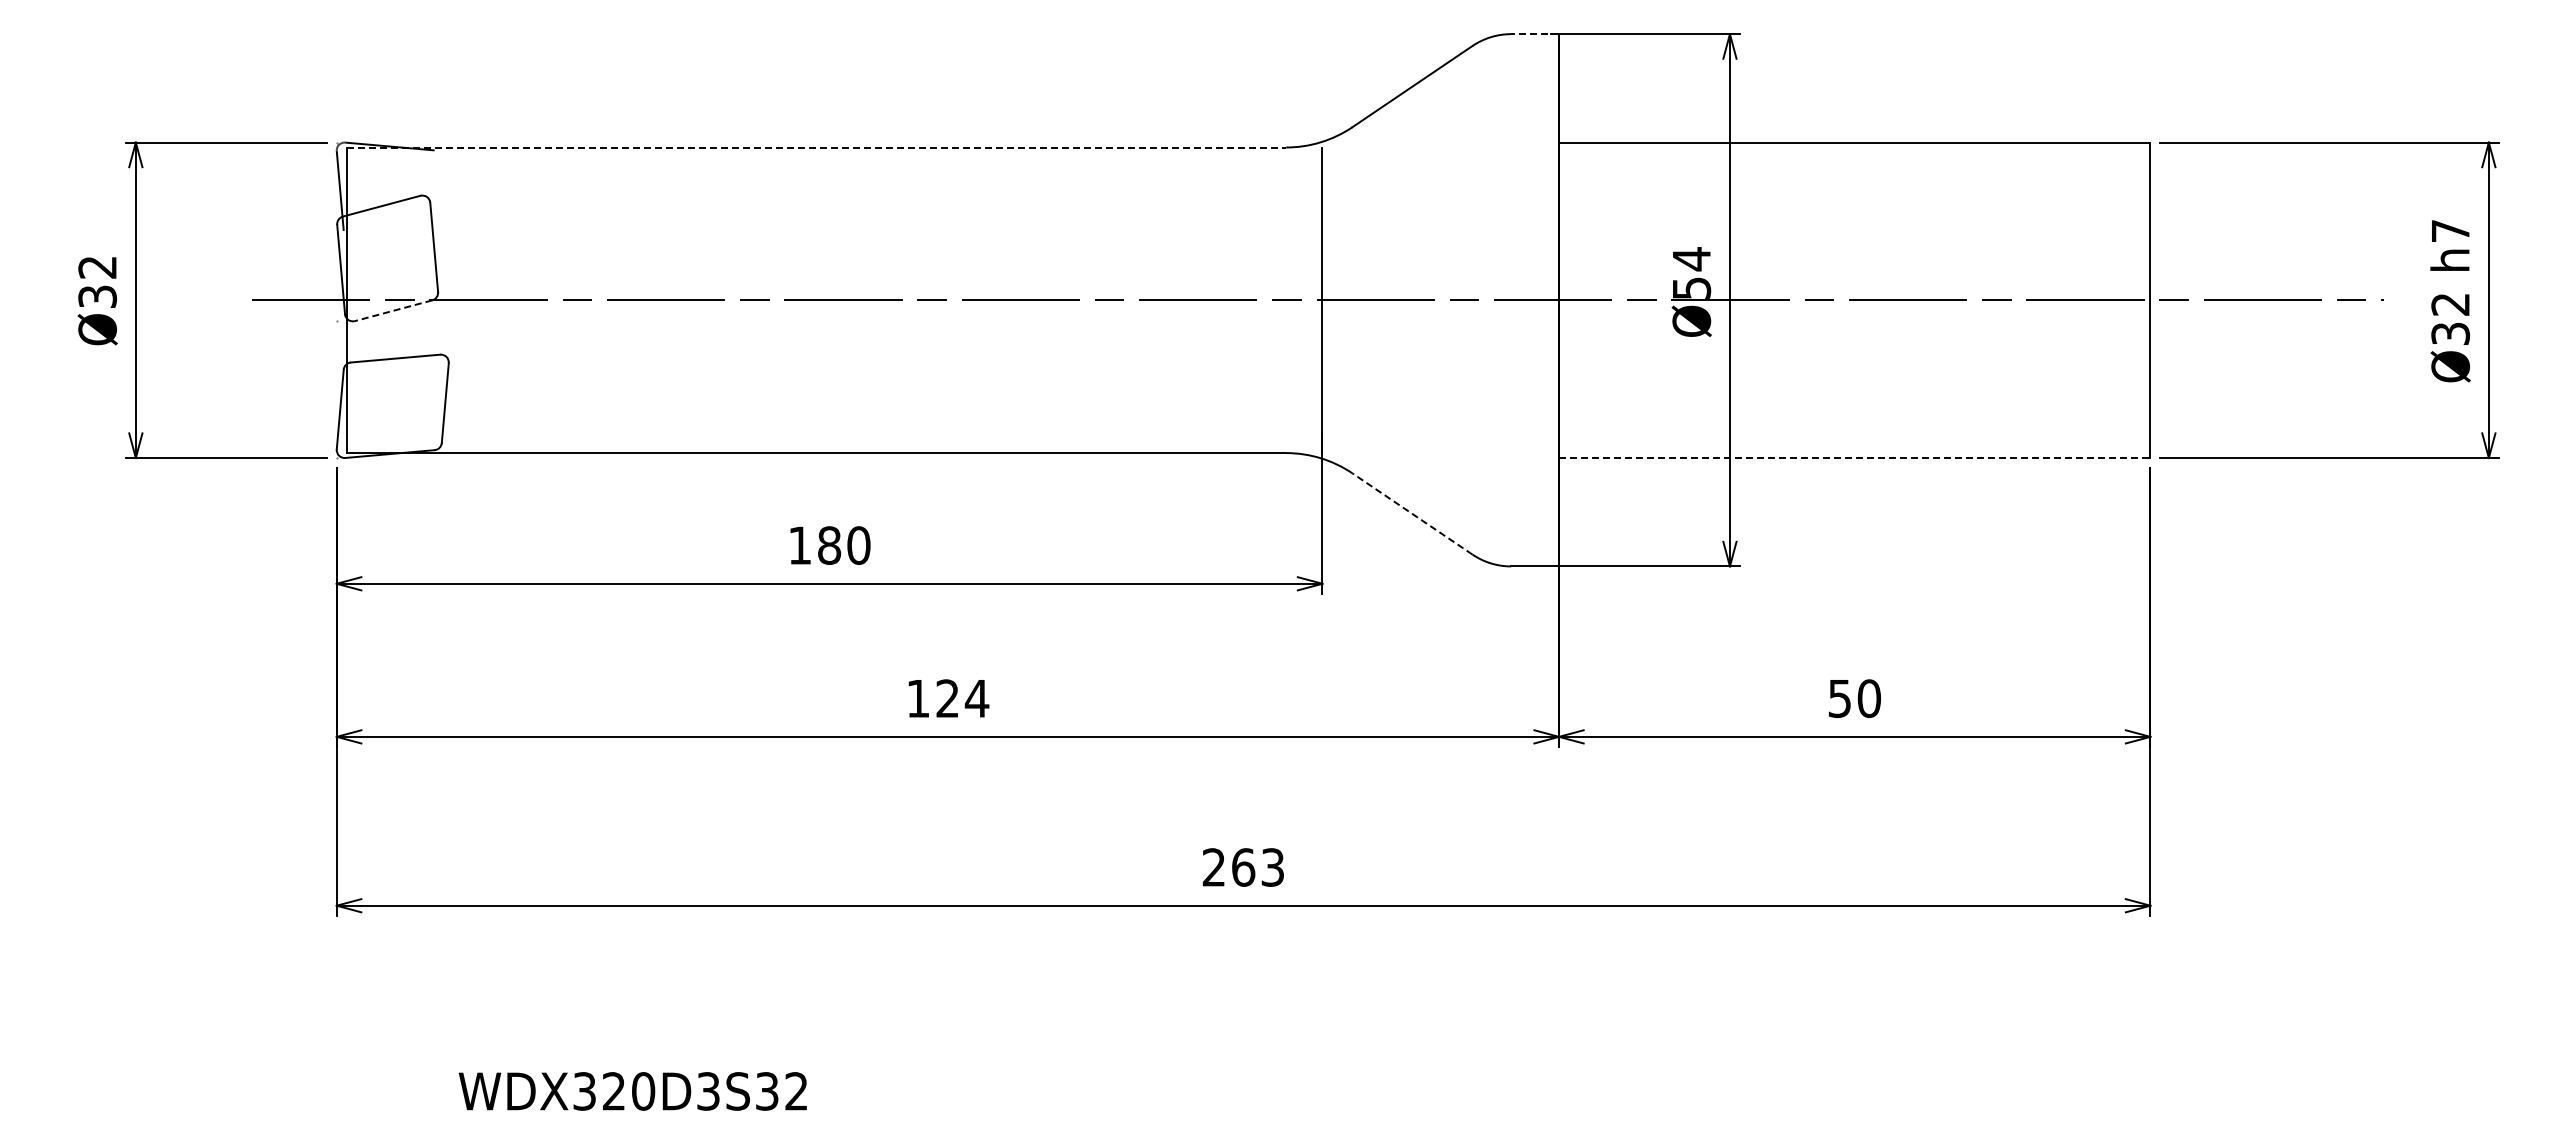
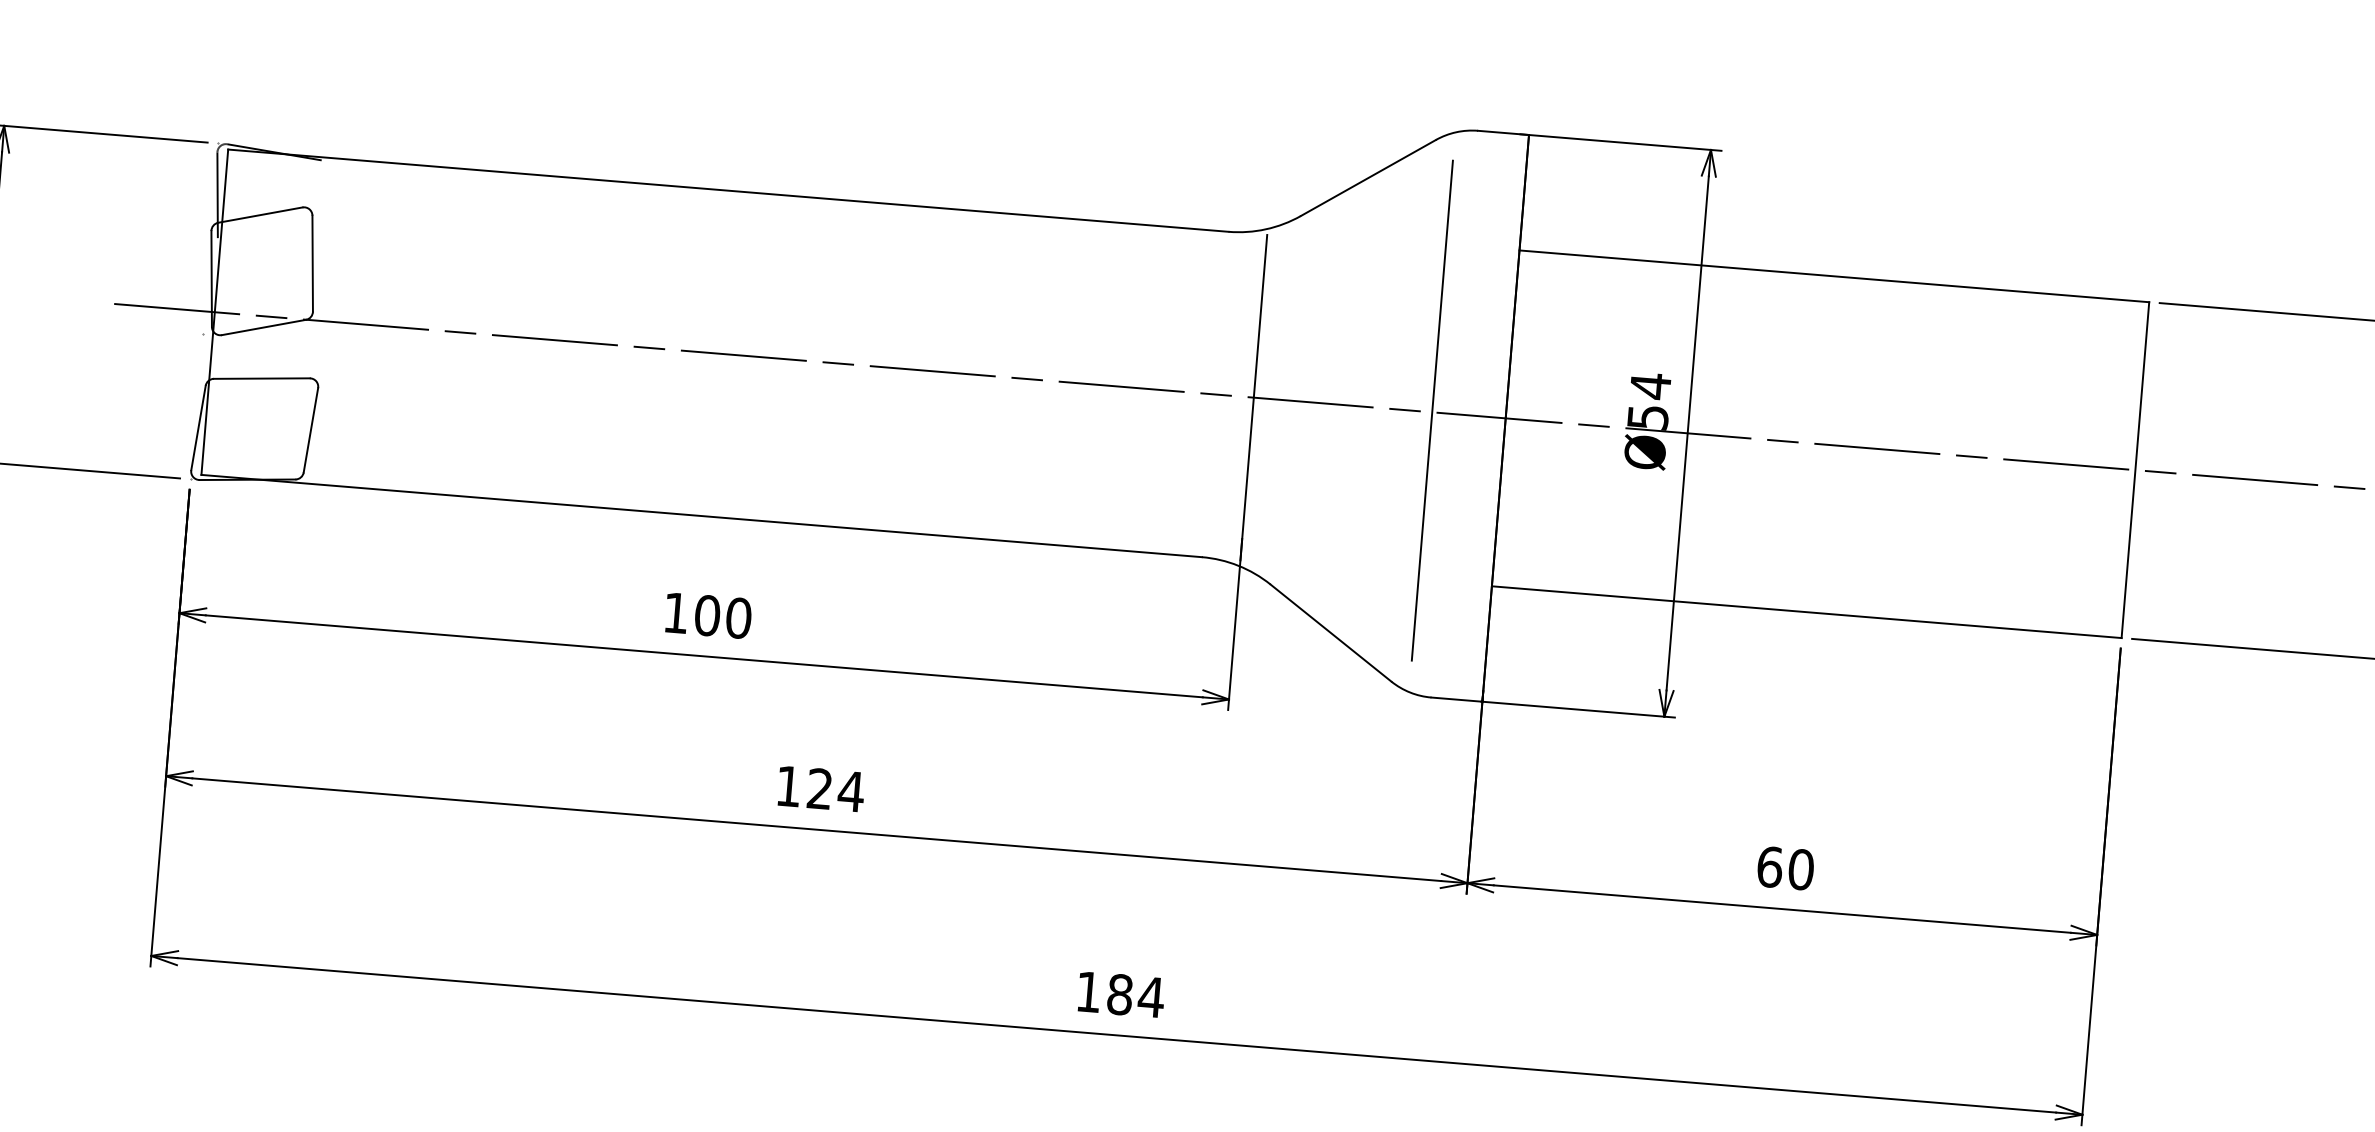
line: (1535, 34) -> (1503, 133), dashed -> solid
line: (816, 147) -> (728, 190), dashed -> solid
line: (1490, 298) -> (1432, 410), added
line: (393, 310) -> (263, 327), dashed -> solid
line: (1854, 458) -> (1806, 612), dashed -> solid
line: (1412, 513) -> (1331, 632), dashed -> solid
text: (829, 545) -> (707, 615), 180 -> 100
text: (1839, 698) -> (1769, 866), 50 -> 60
text: (1243, 867) -> (1120, 994), 263 -> 184

